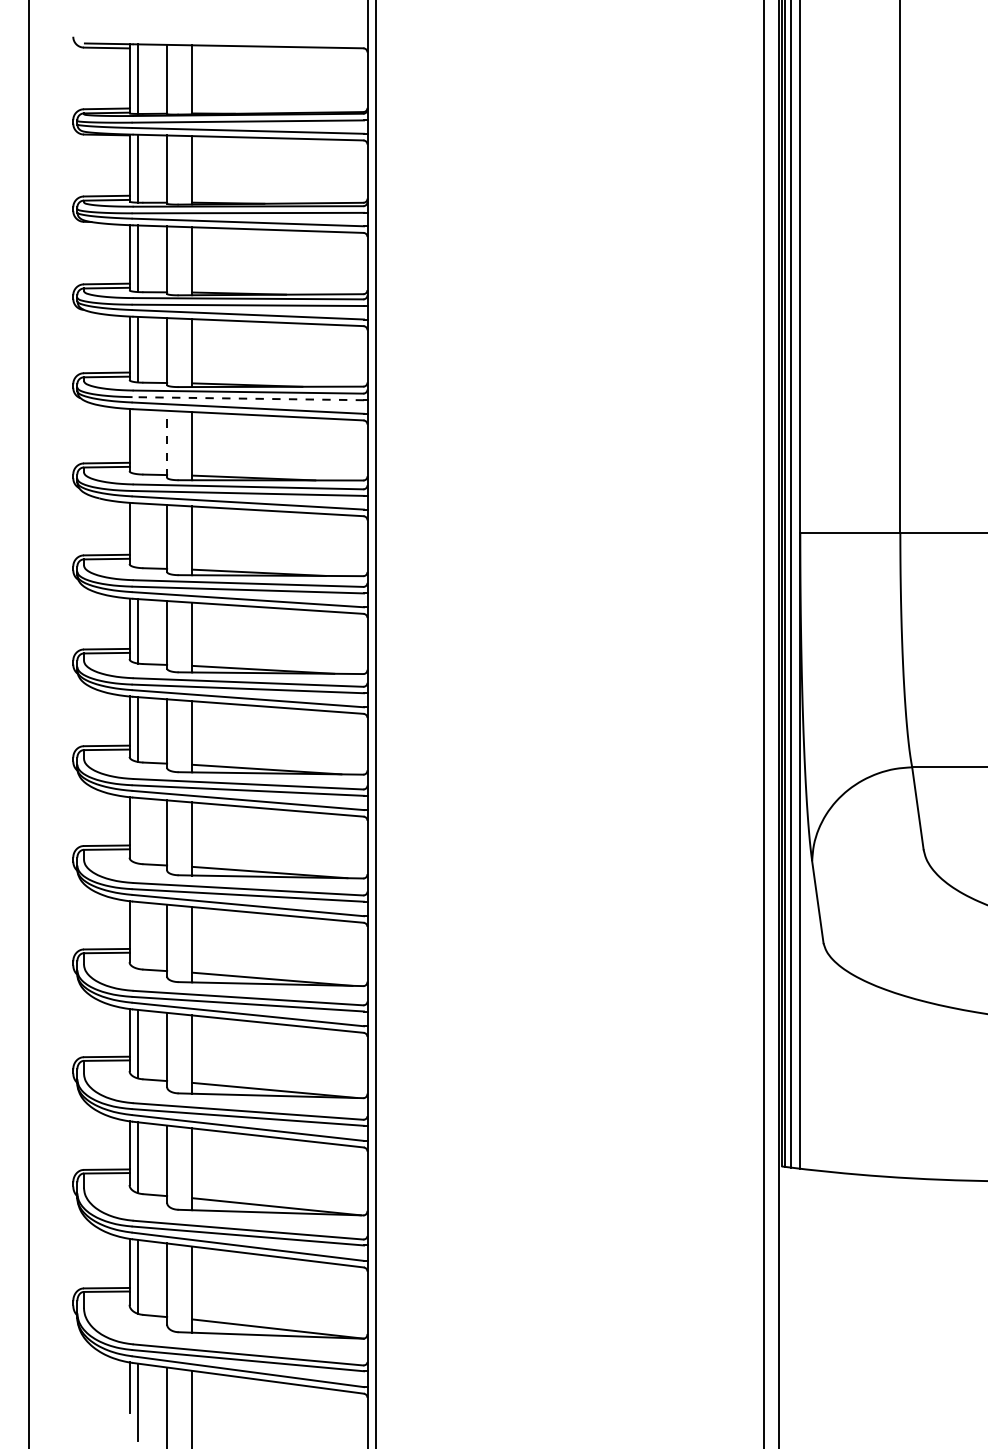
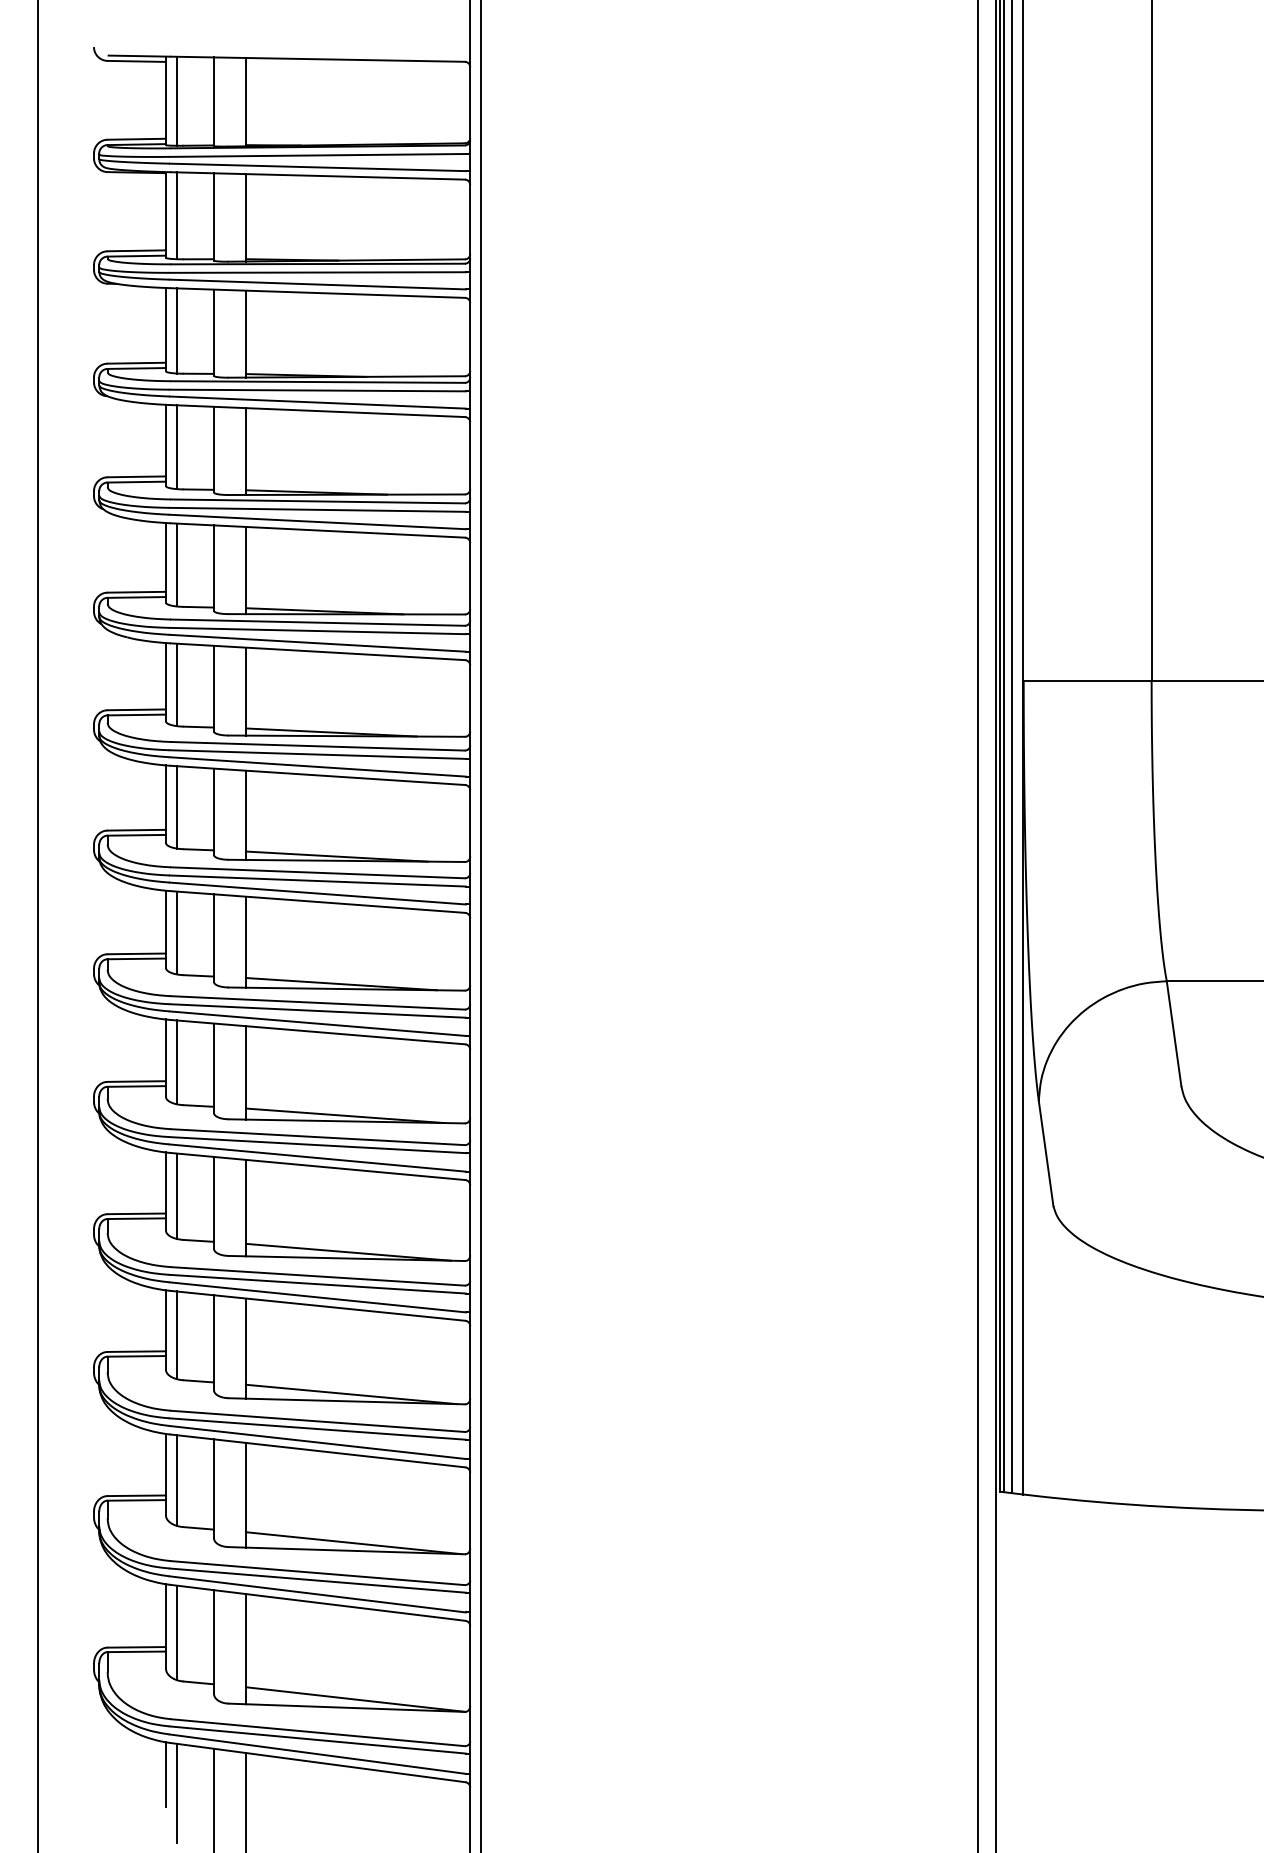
line: (248, 398) -> (317, 509), dashed -> solid
line: (137, 441) -> (176, 564), added
line: (167, 444) -> (214, 568), dashed -> solid
line: (137, 535) -> (176, 684), added
line: (137, 830) -> (176, 1062), added
line: (137, 934) -> (176, 1195), added

